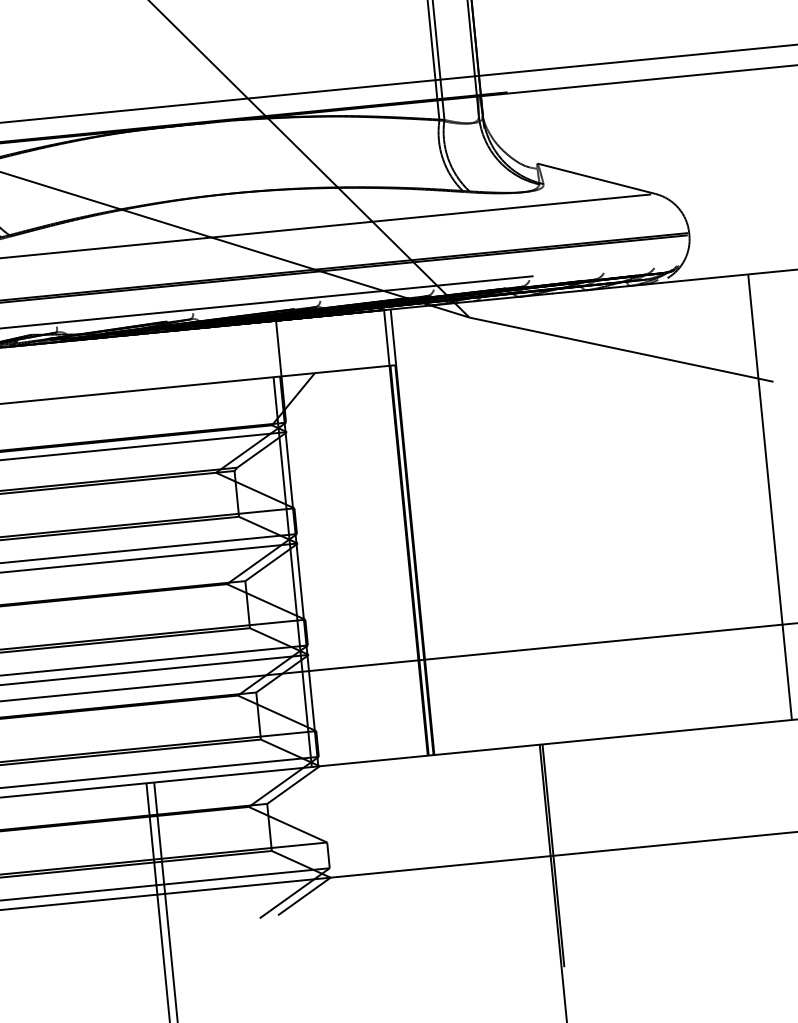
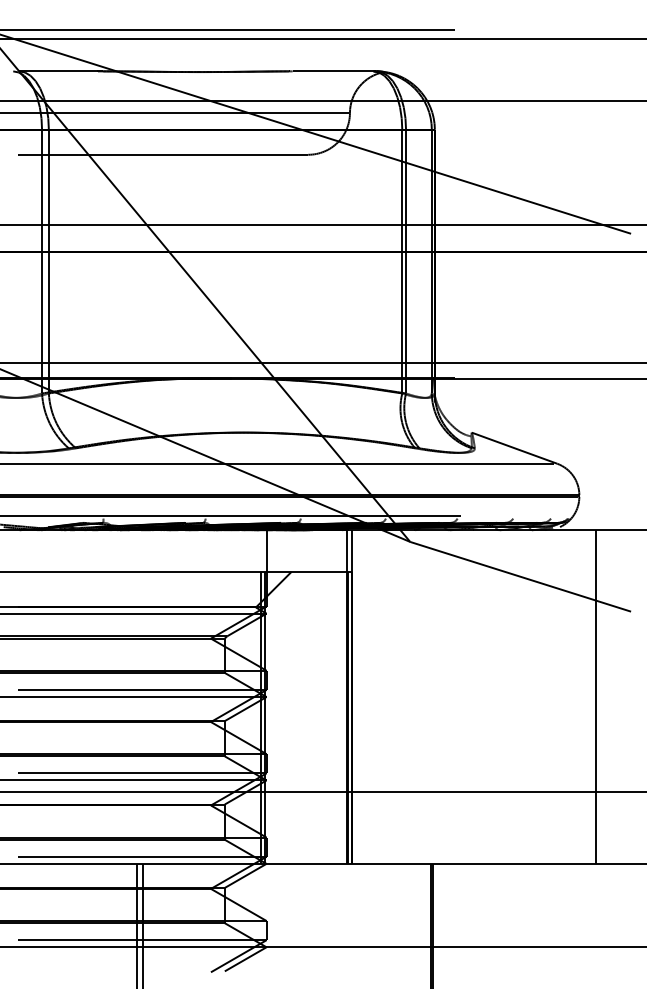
line: (770, 496) -> (596, 696), moved

